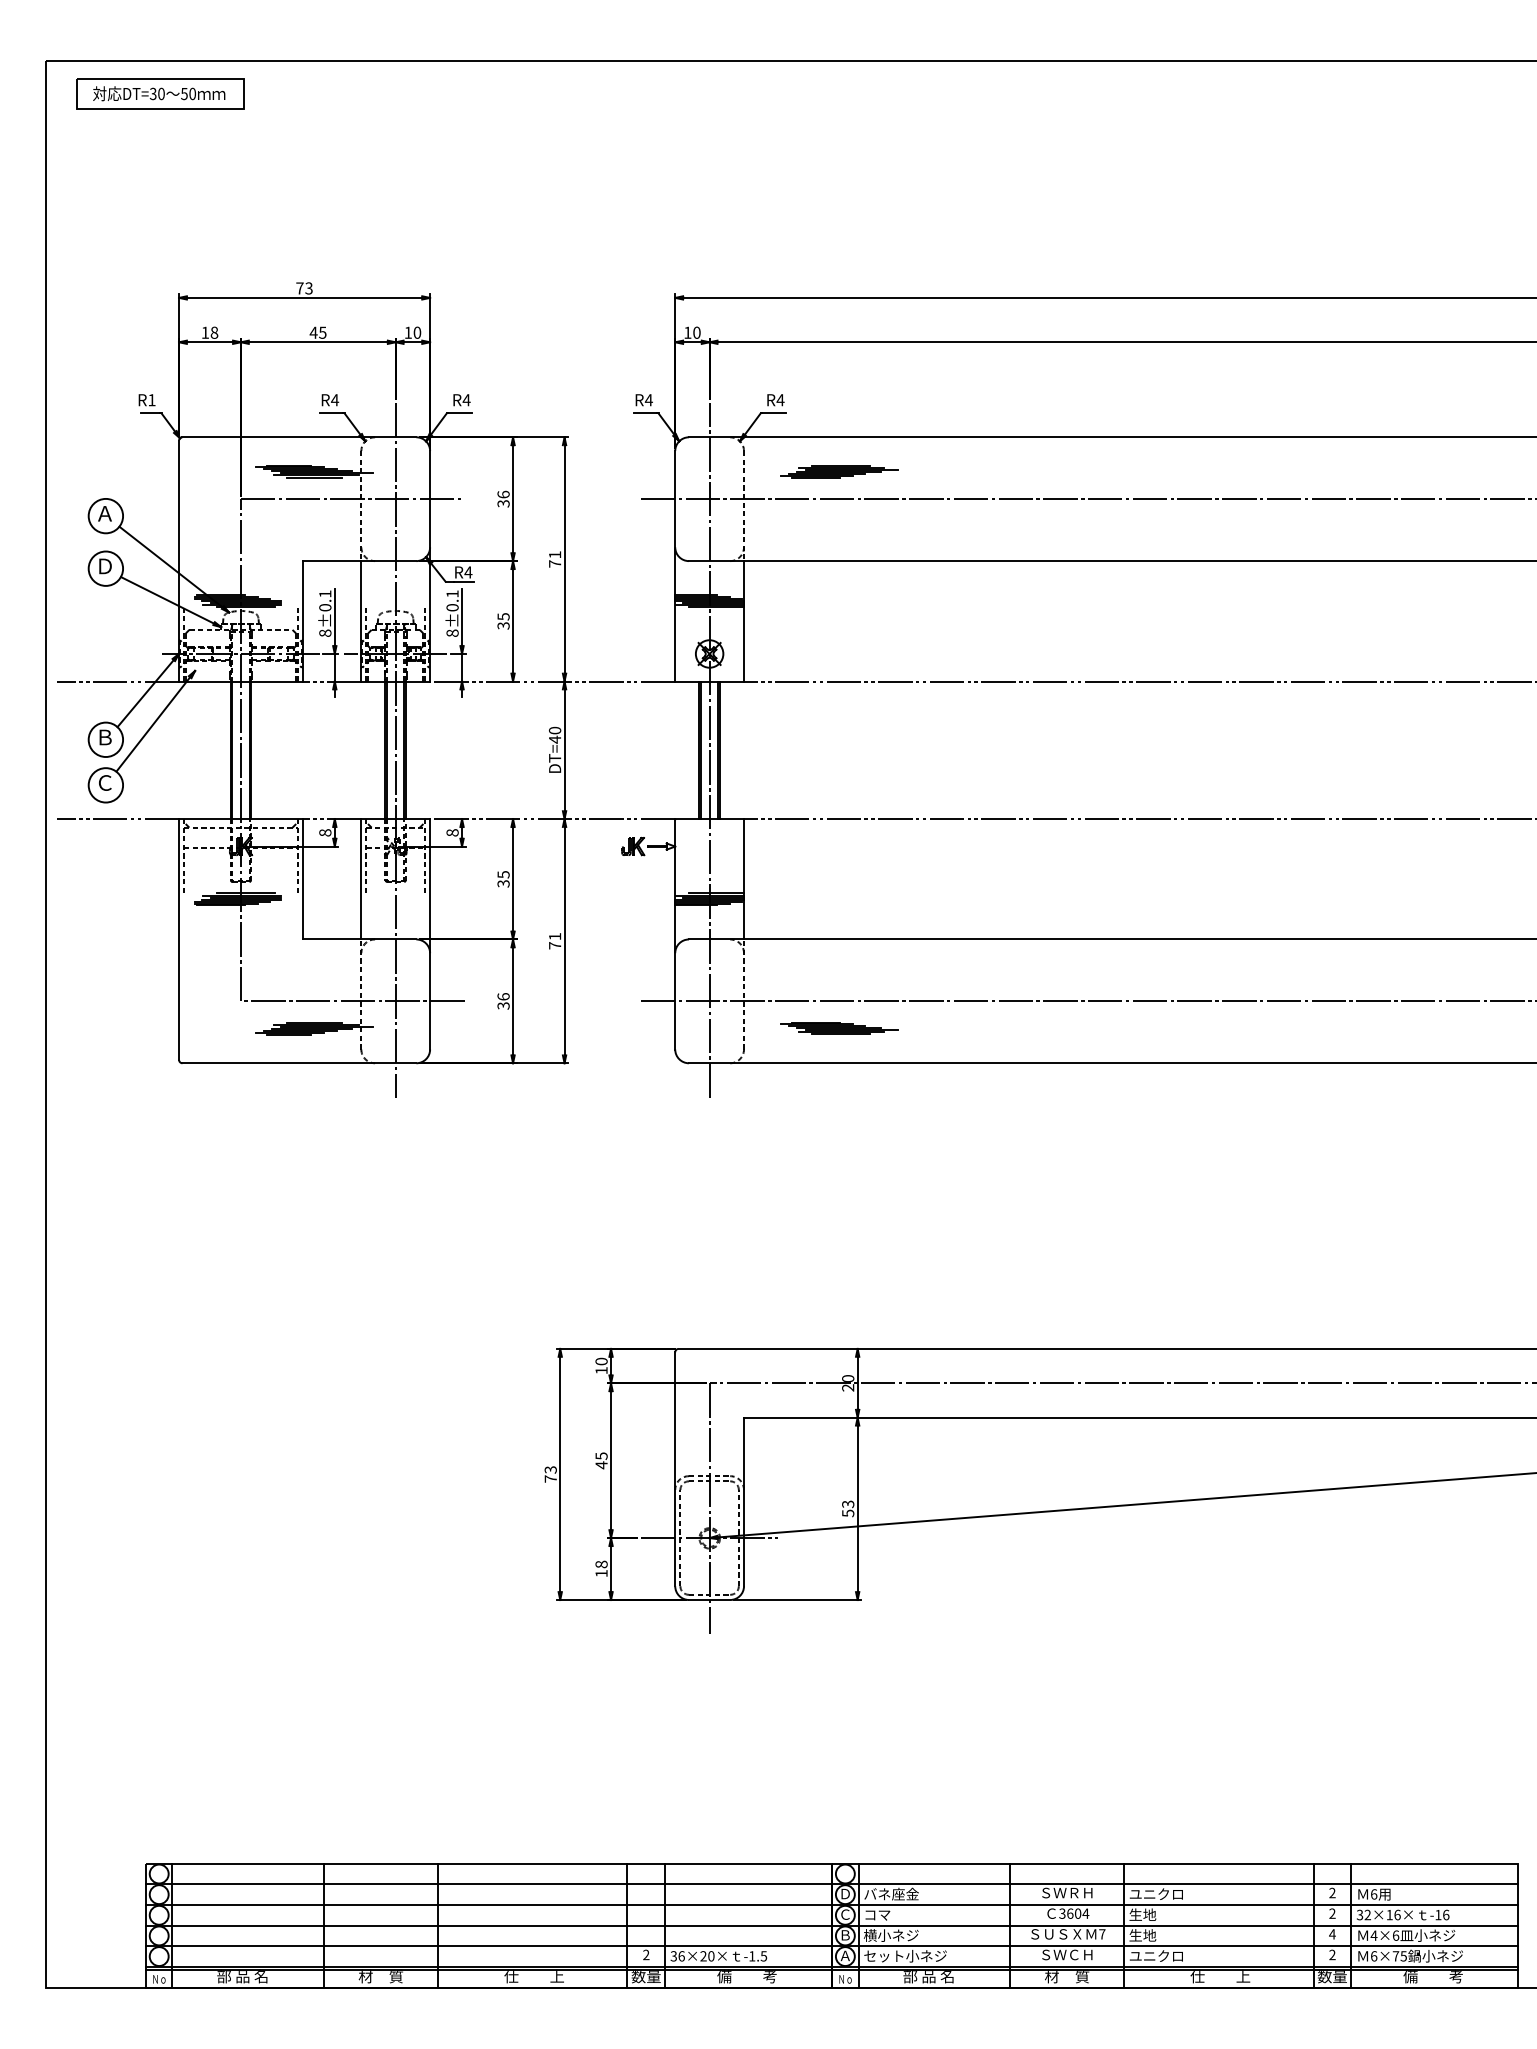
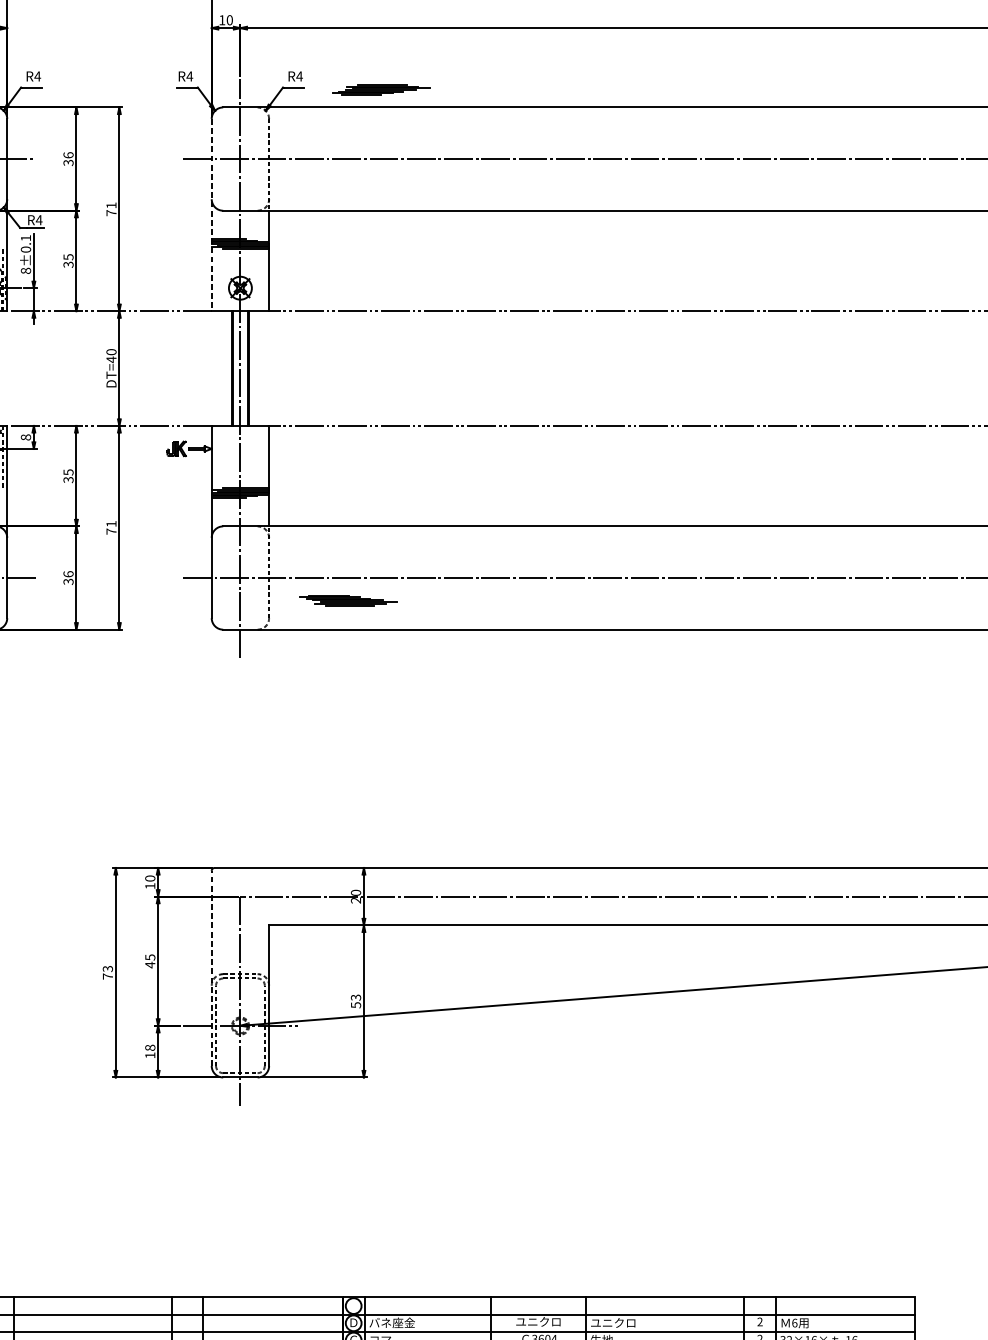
part: (839, 471) -> (381, 89), moved
line: (675, 566) -> (211, 215), solid -> dashed
line: (675, 1469) -> (211, 968), solid -> dashed
text: (1066, 1892) -> (538, 1321), ＳＷＲＨ -> ユニクロ

